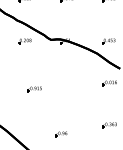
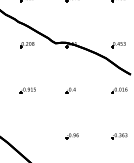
part: (64, 83) -> (70, 90), added
part: (34, 89) -> (27, 90), moved
part: (61, 134) -> (72, 136), moved

